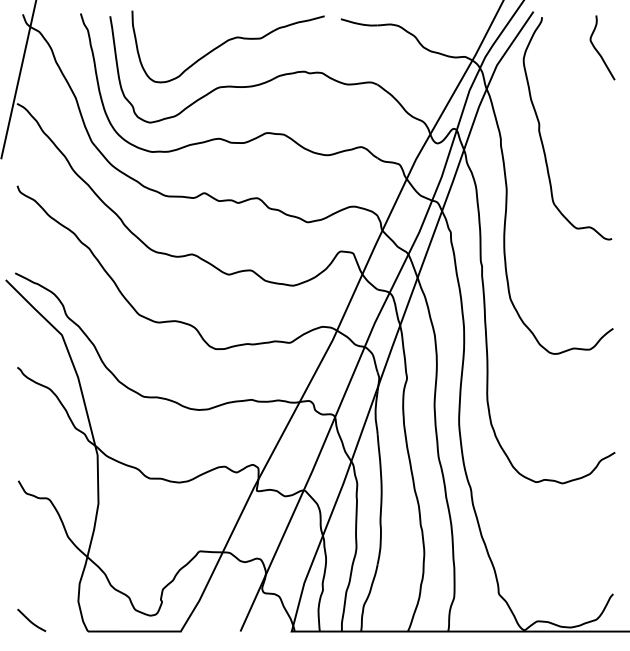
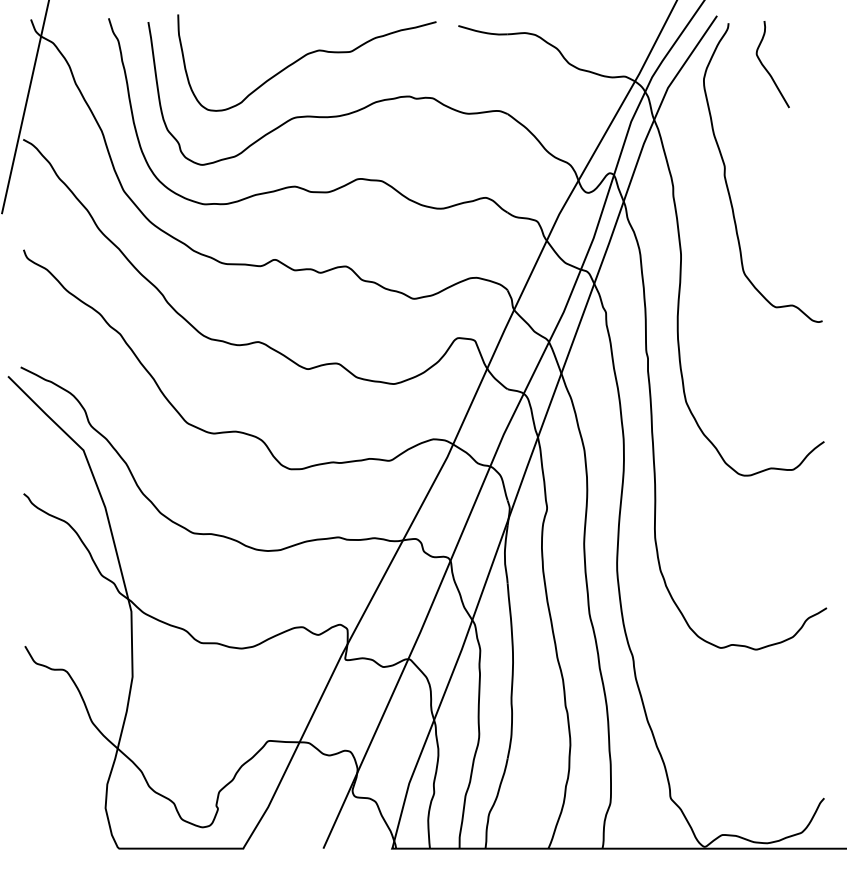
curve: (598, 51) -> (767, 69), moved
curve: (30, 620) -> (41, 834), removed

